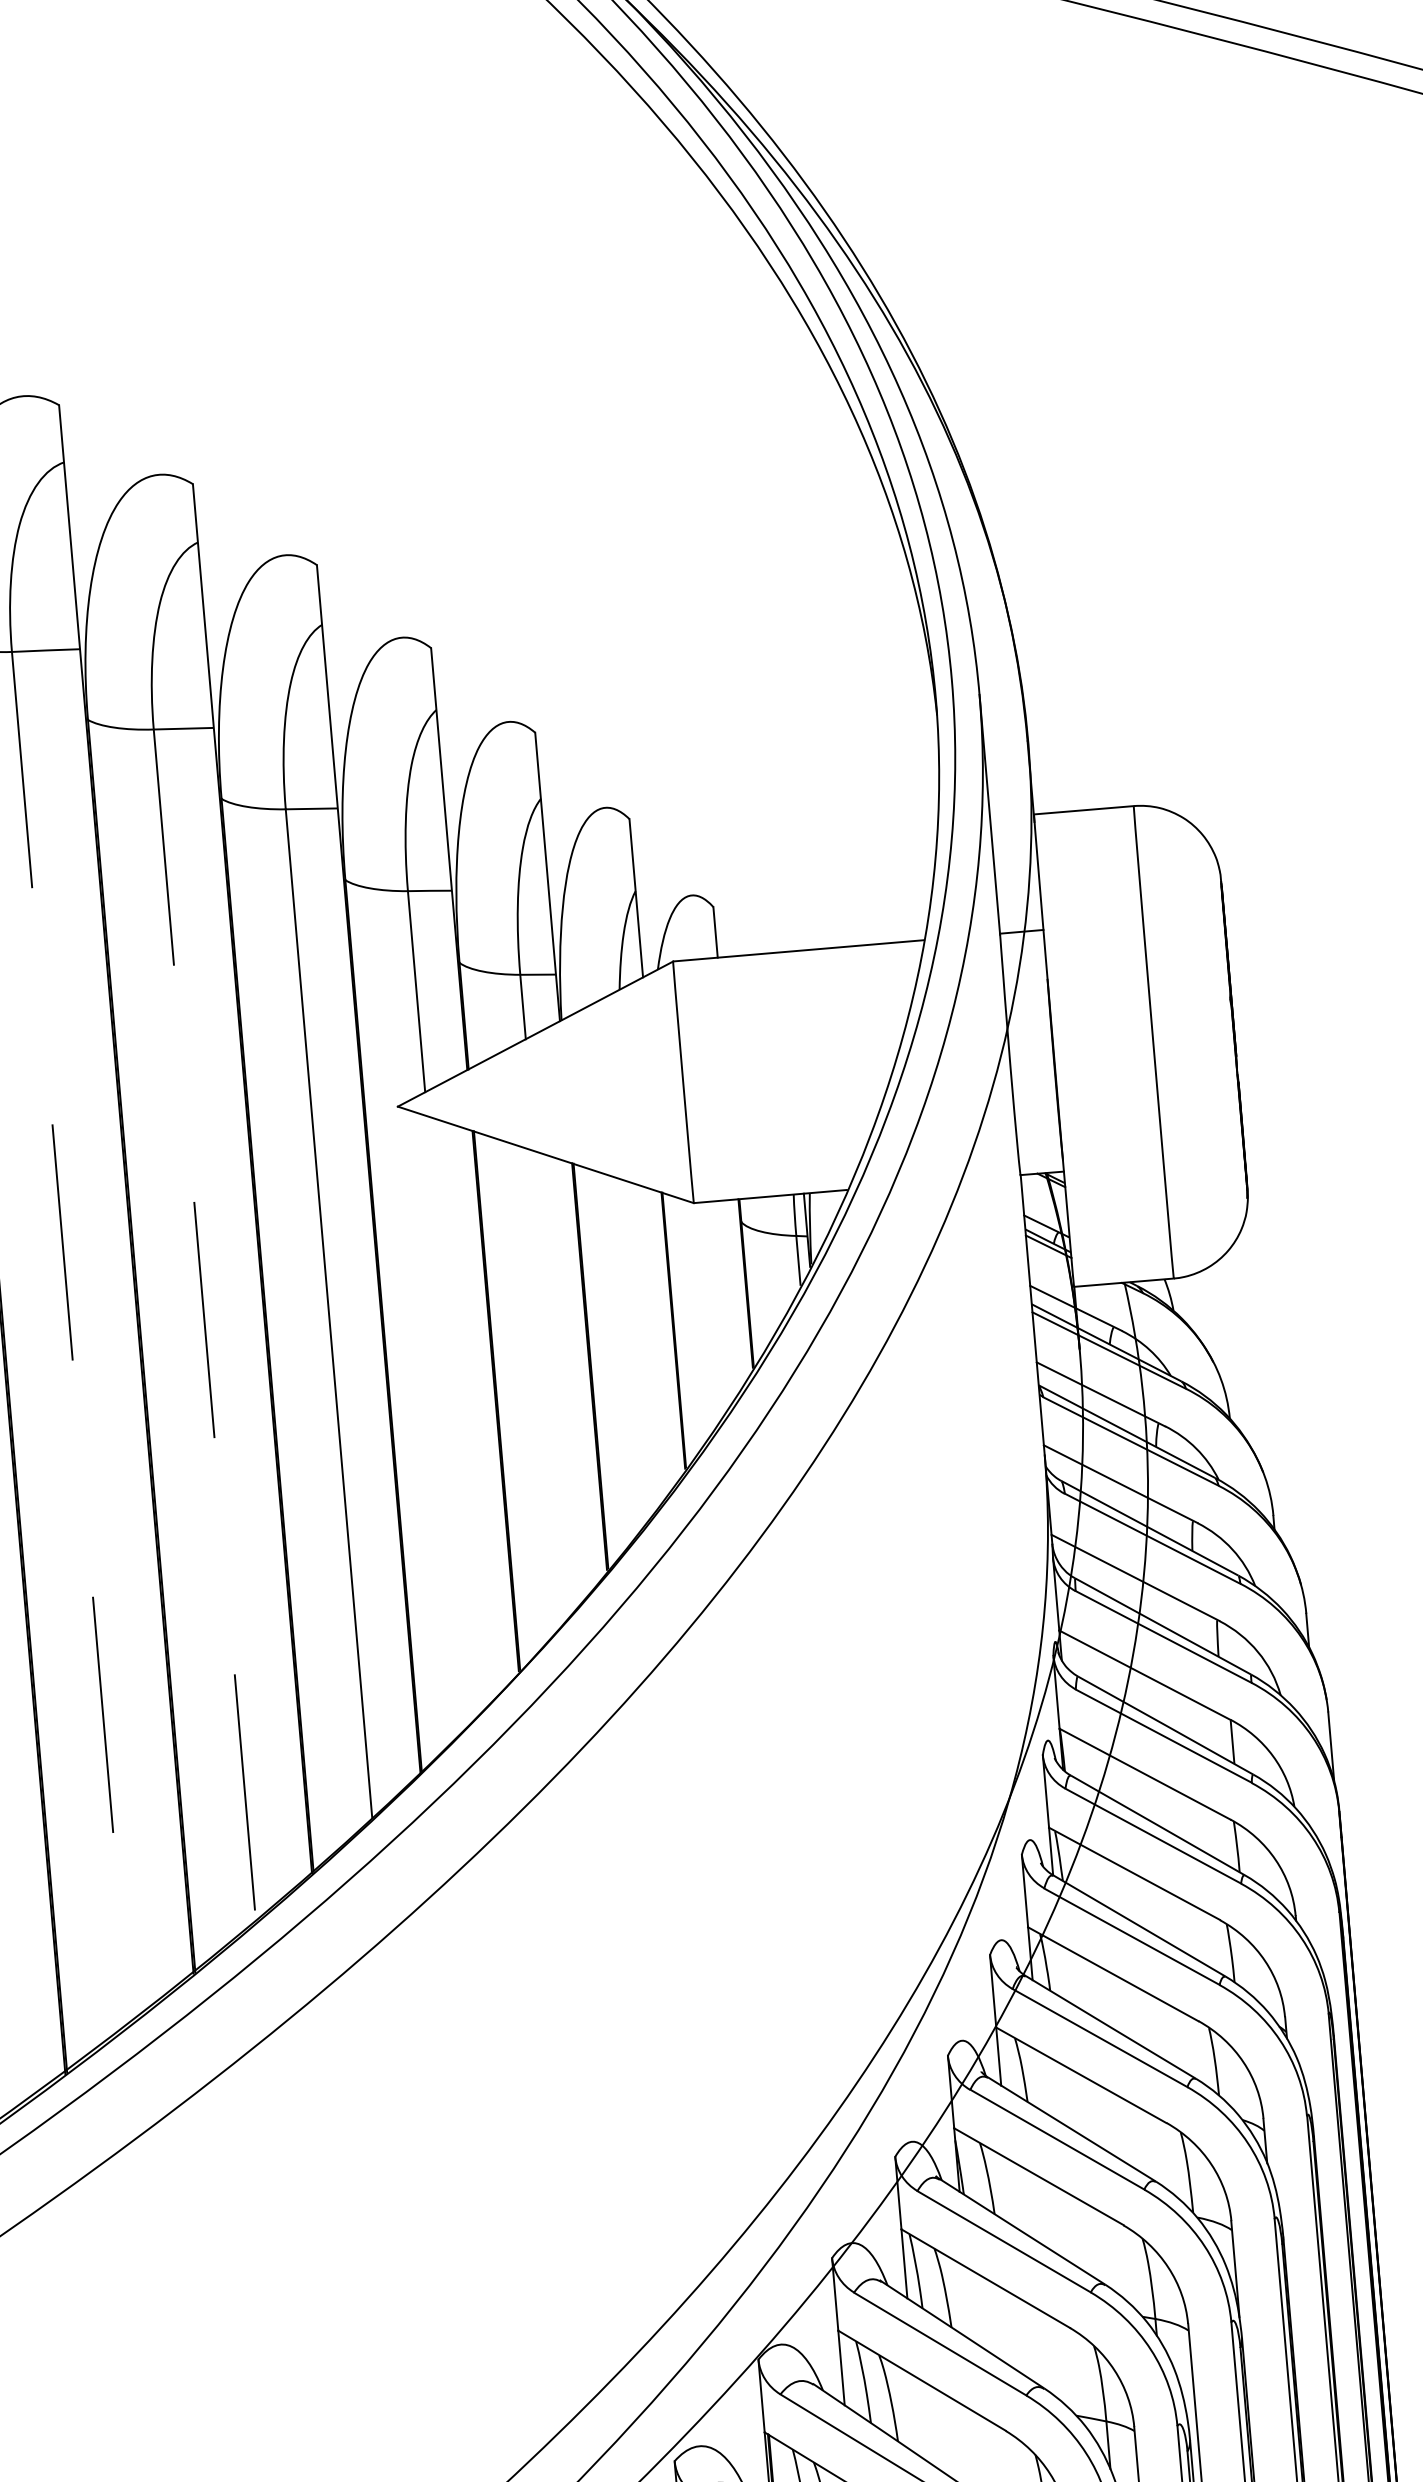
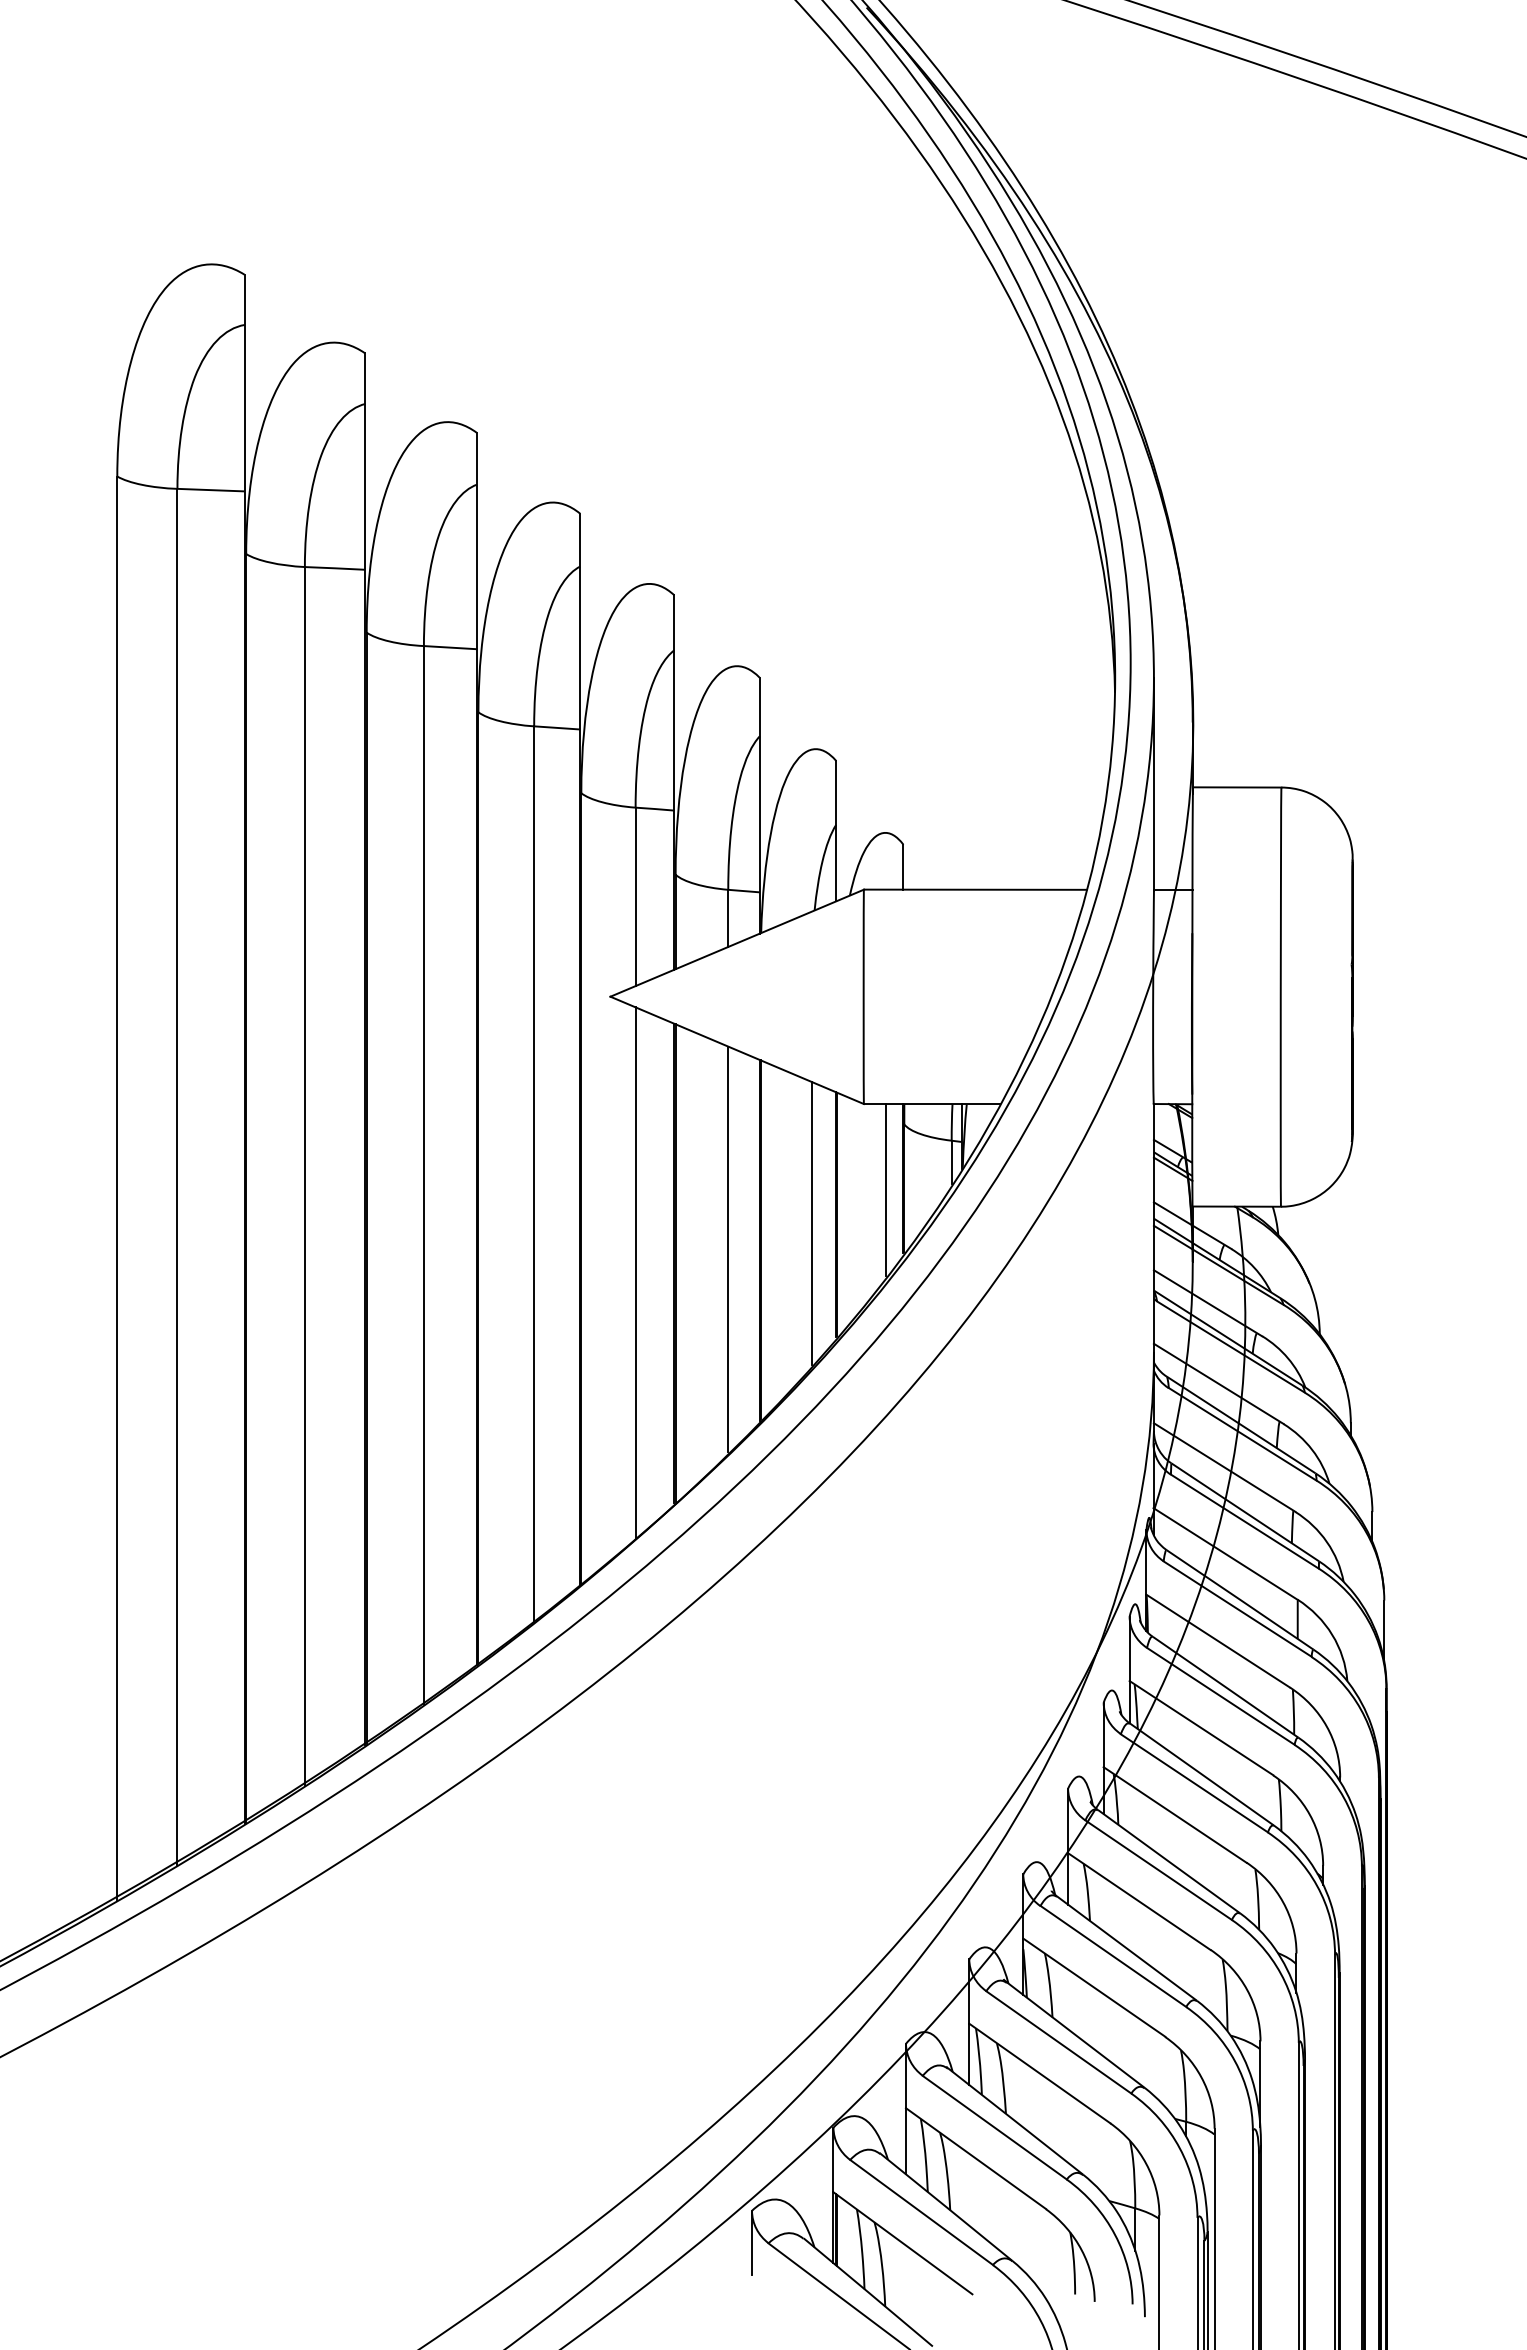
line: (727, 1297) -> (886, 1189), added
line: (204, 1326) -> (423, 1175), dashed -> solid
line: (70, 1338) -> (304, 1176), dashed -> solid
line: (646, 1341) -> (811, 1222), added
line: (555, 1380) -> (728, 1249), added
line: (452, 1415) -> (635, 1272), added

